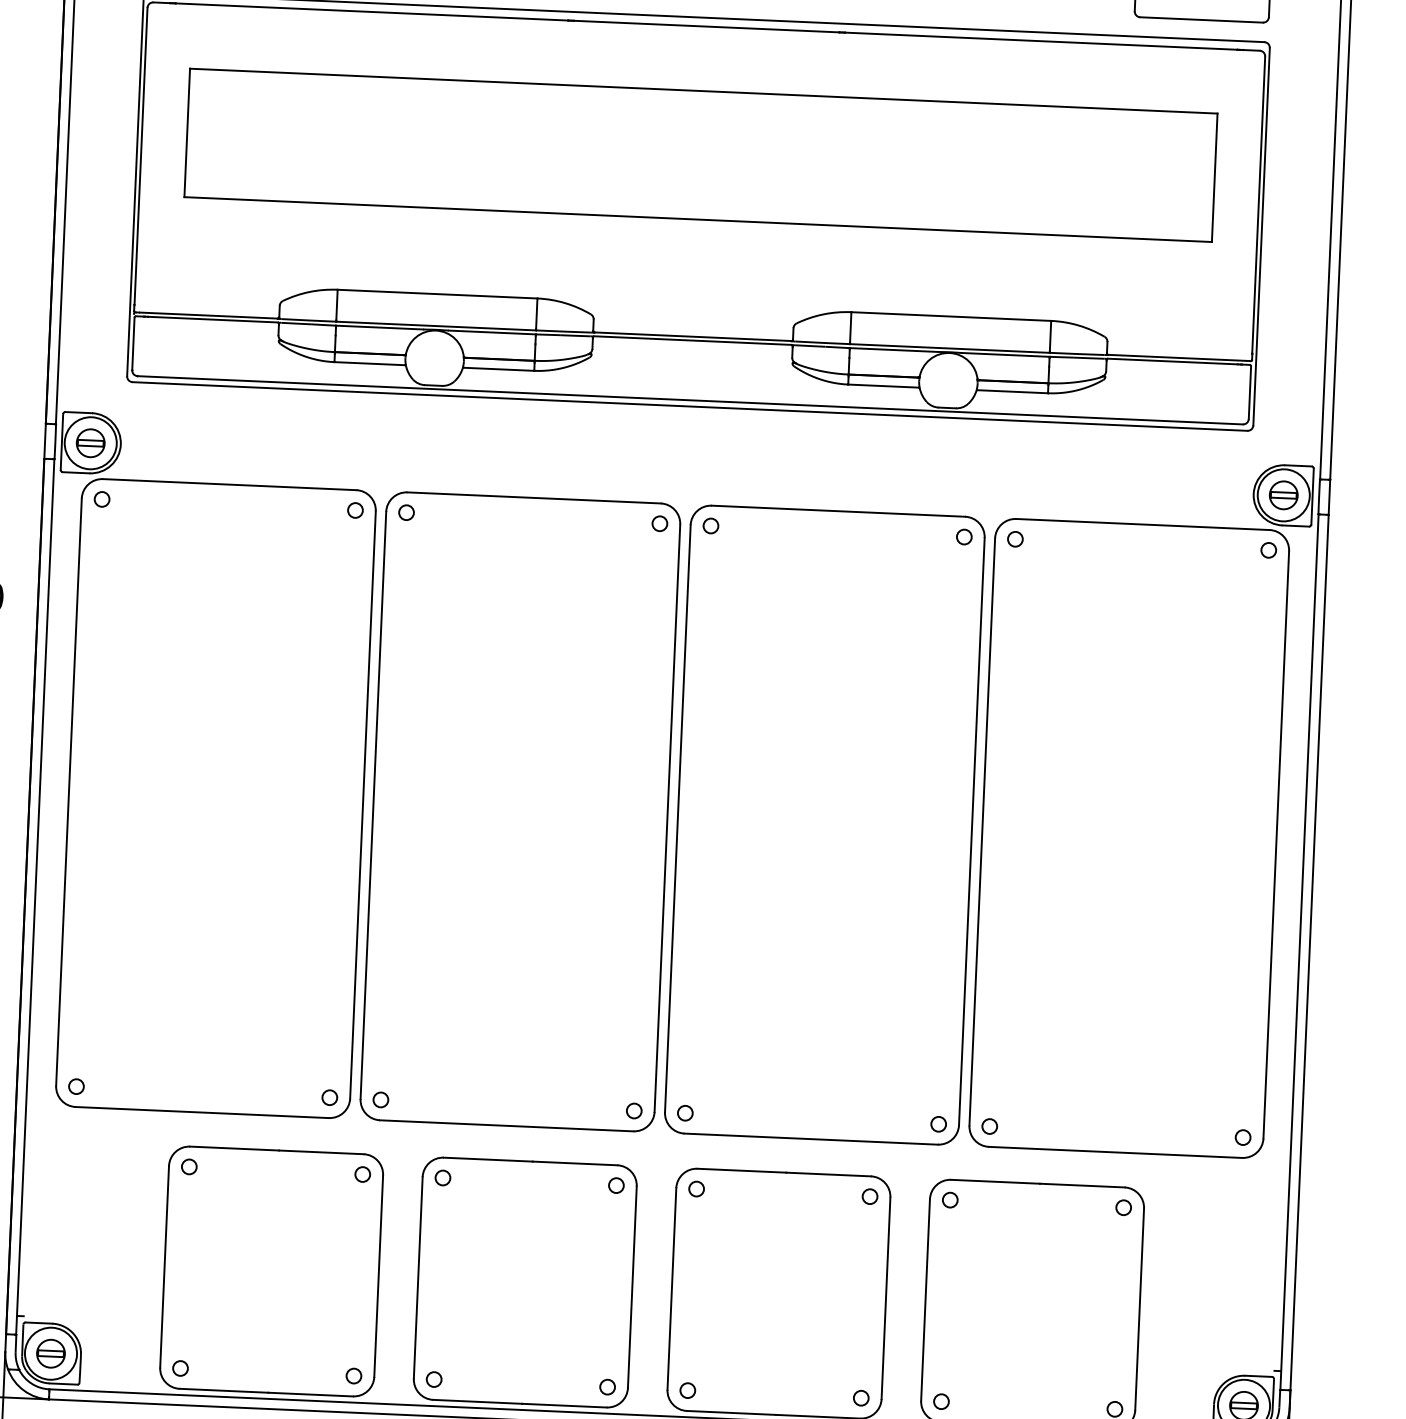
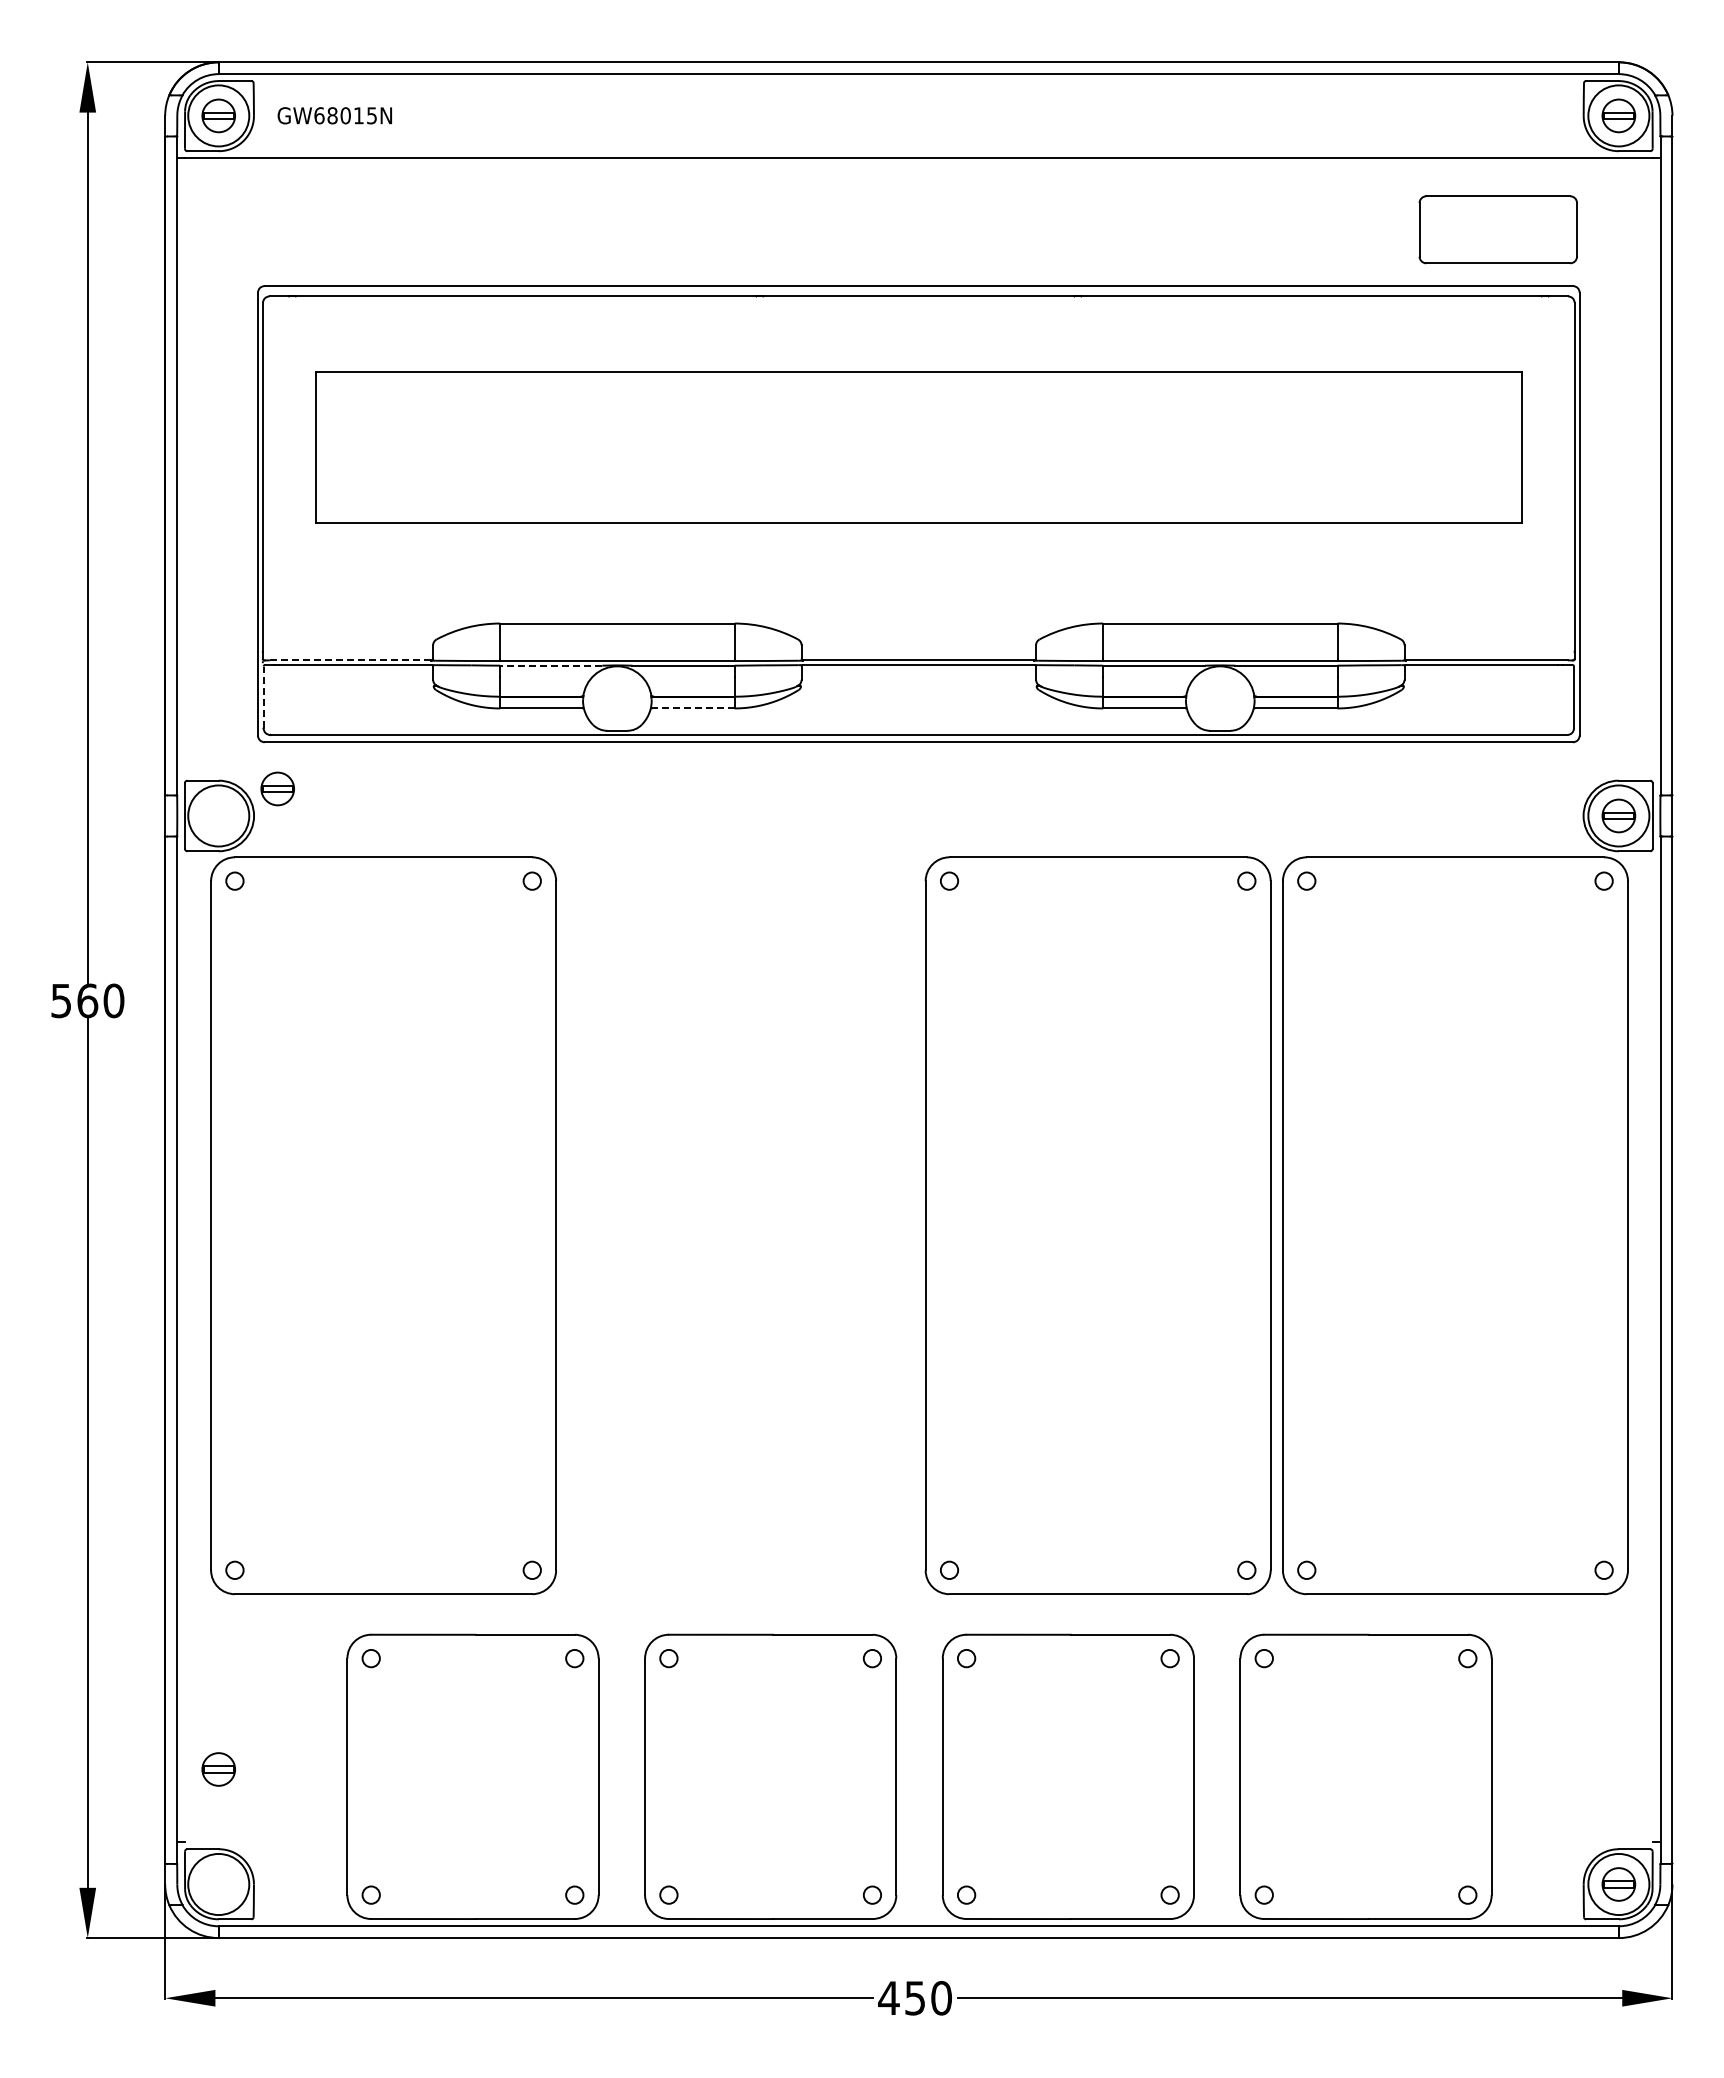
line: (208, 315) -> (350, 660), solid -> dashed
line: (379, 327) -> (550, 665), solid -> dashed
line: (133, 343) -> (263, 697), solid -> dashed
line: (499, 369) -> (693, 708), solid -> dashed
part: (90, 442) -> (277, 788), moved
part: (520, 811) -> (740, 1225), removed
part: (50, 1353) -> (218, 1769), moved

